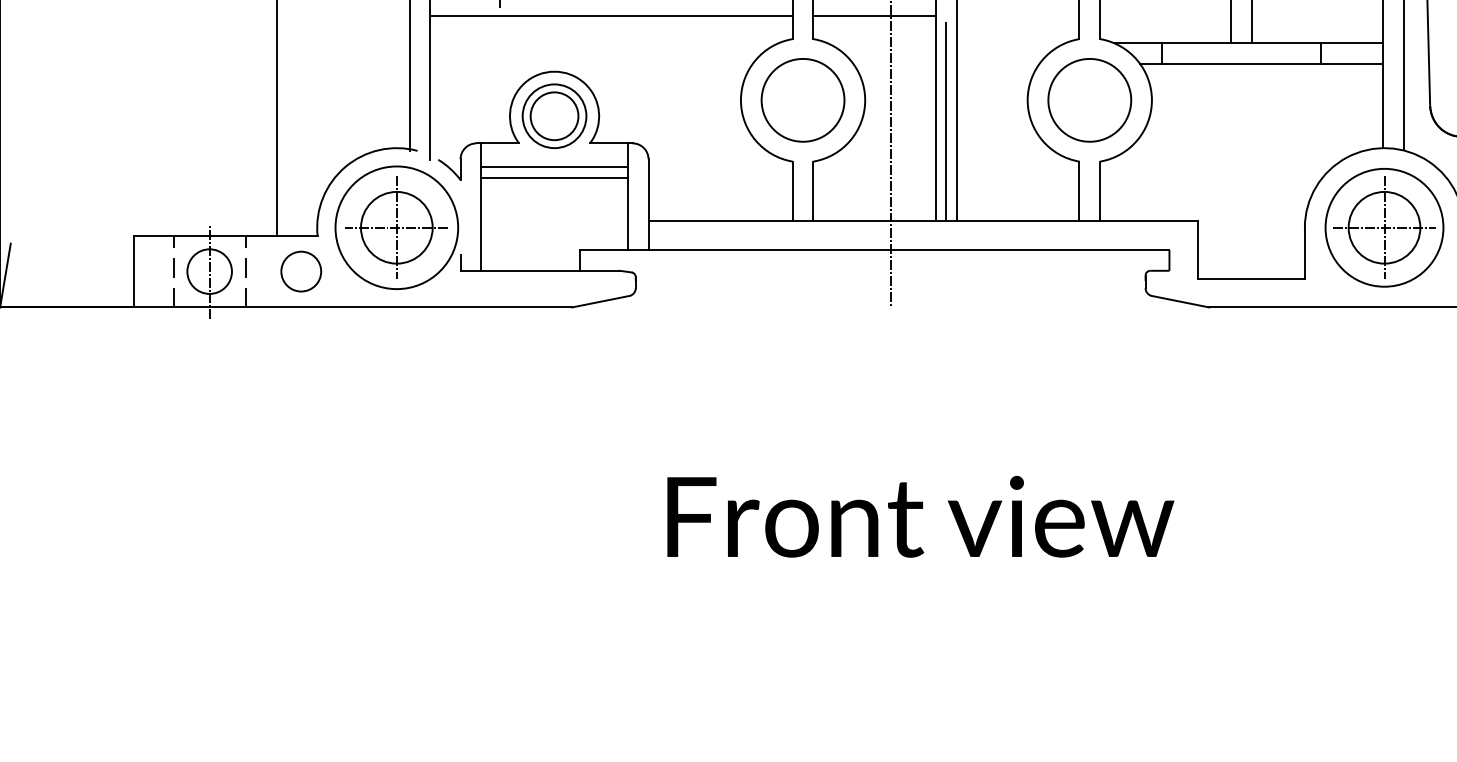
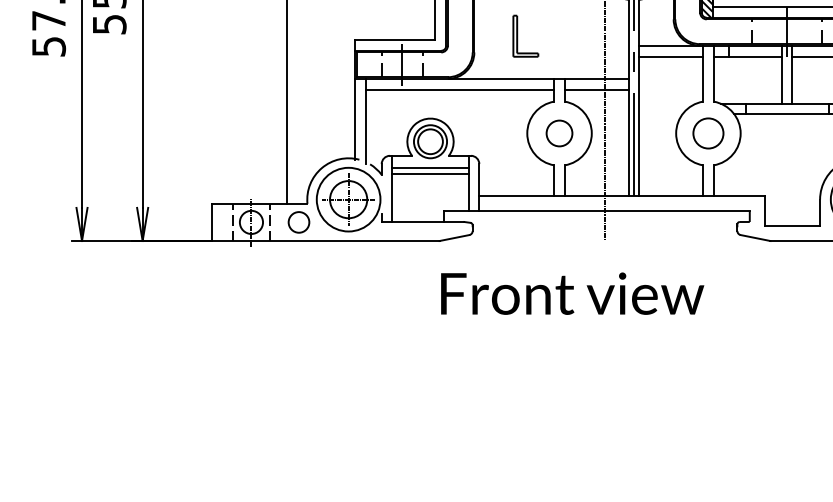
circle: (802, 100) -> (559, 133), size x0.6
circle: (1089, 100) -> (708, 133), size x0.7
text: (920, 516) -> (572, 293), moved

